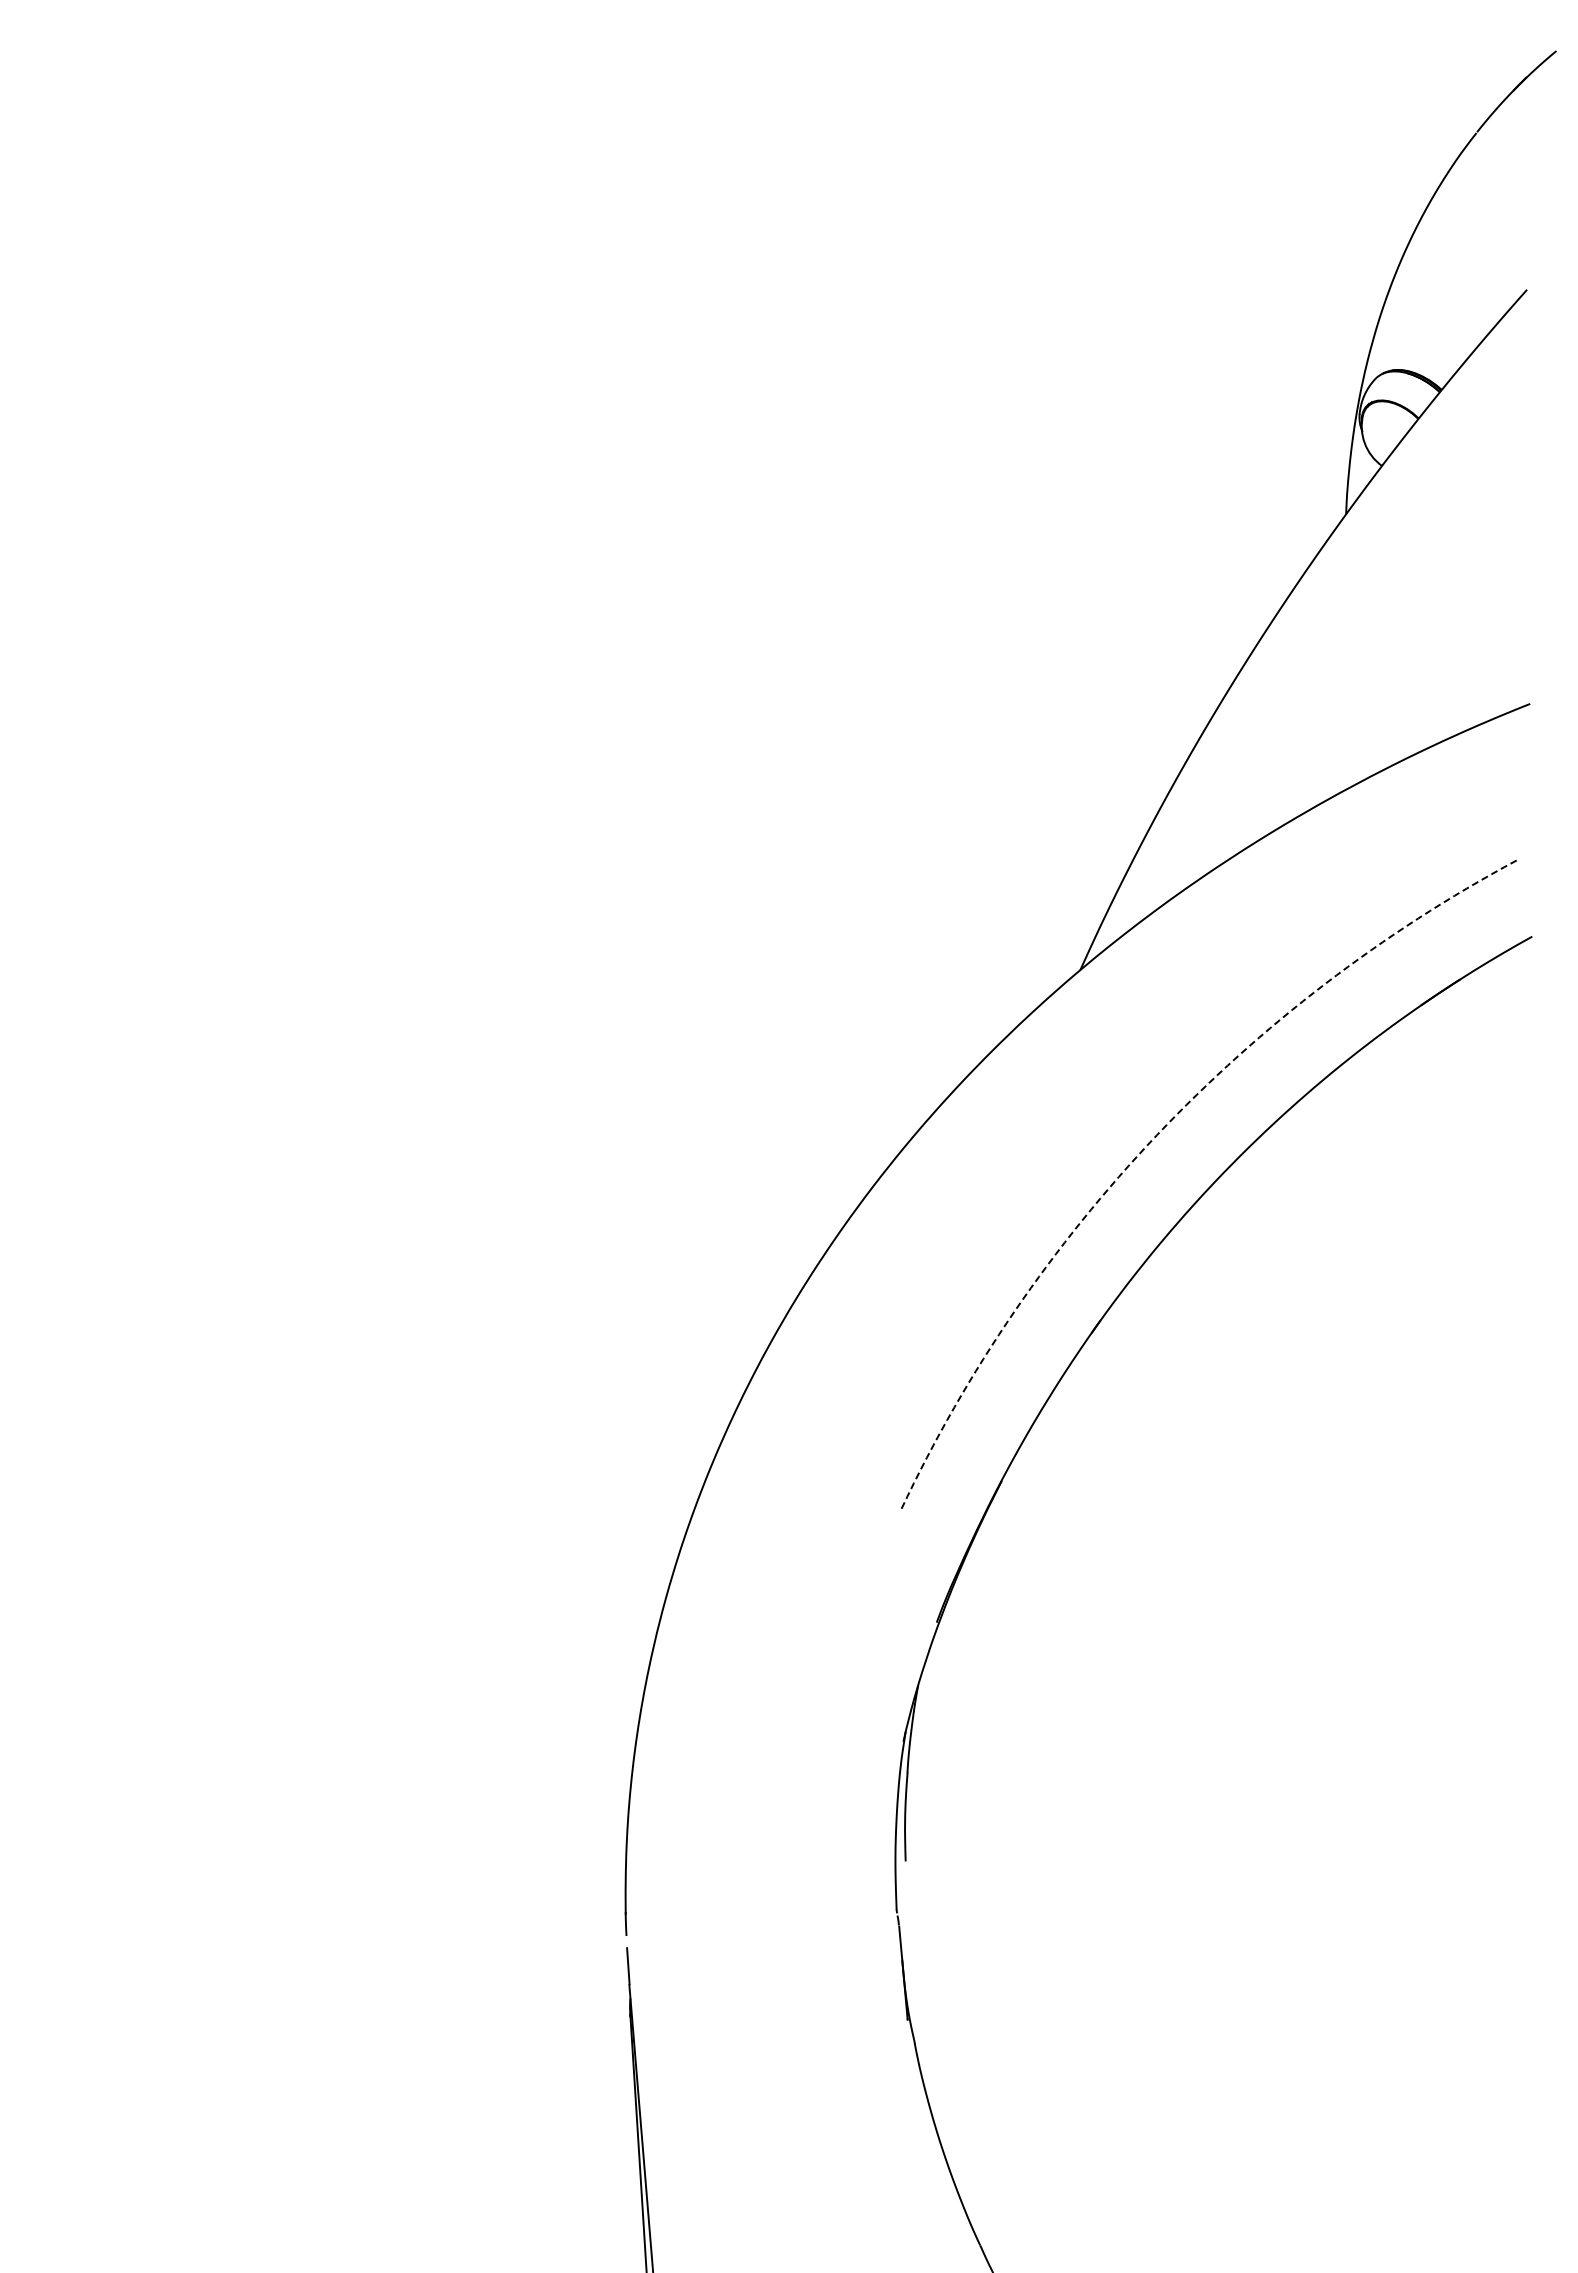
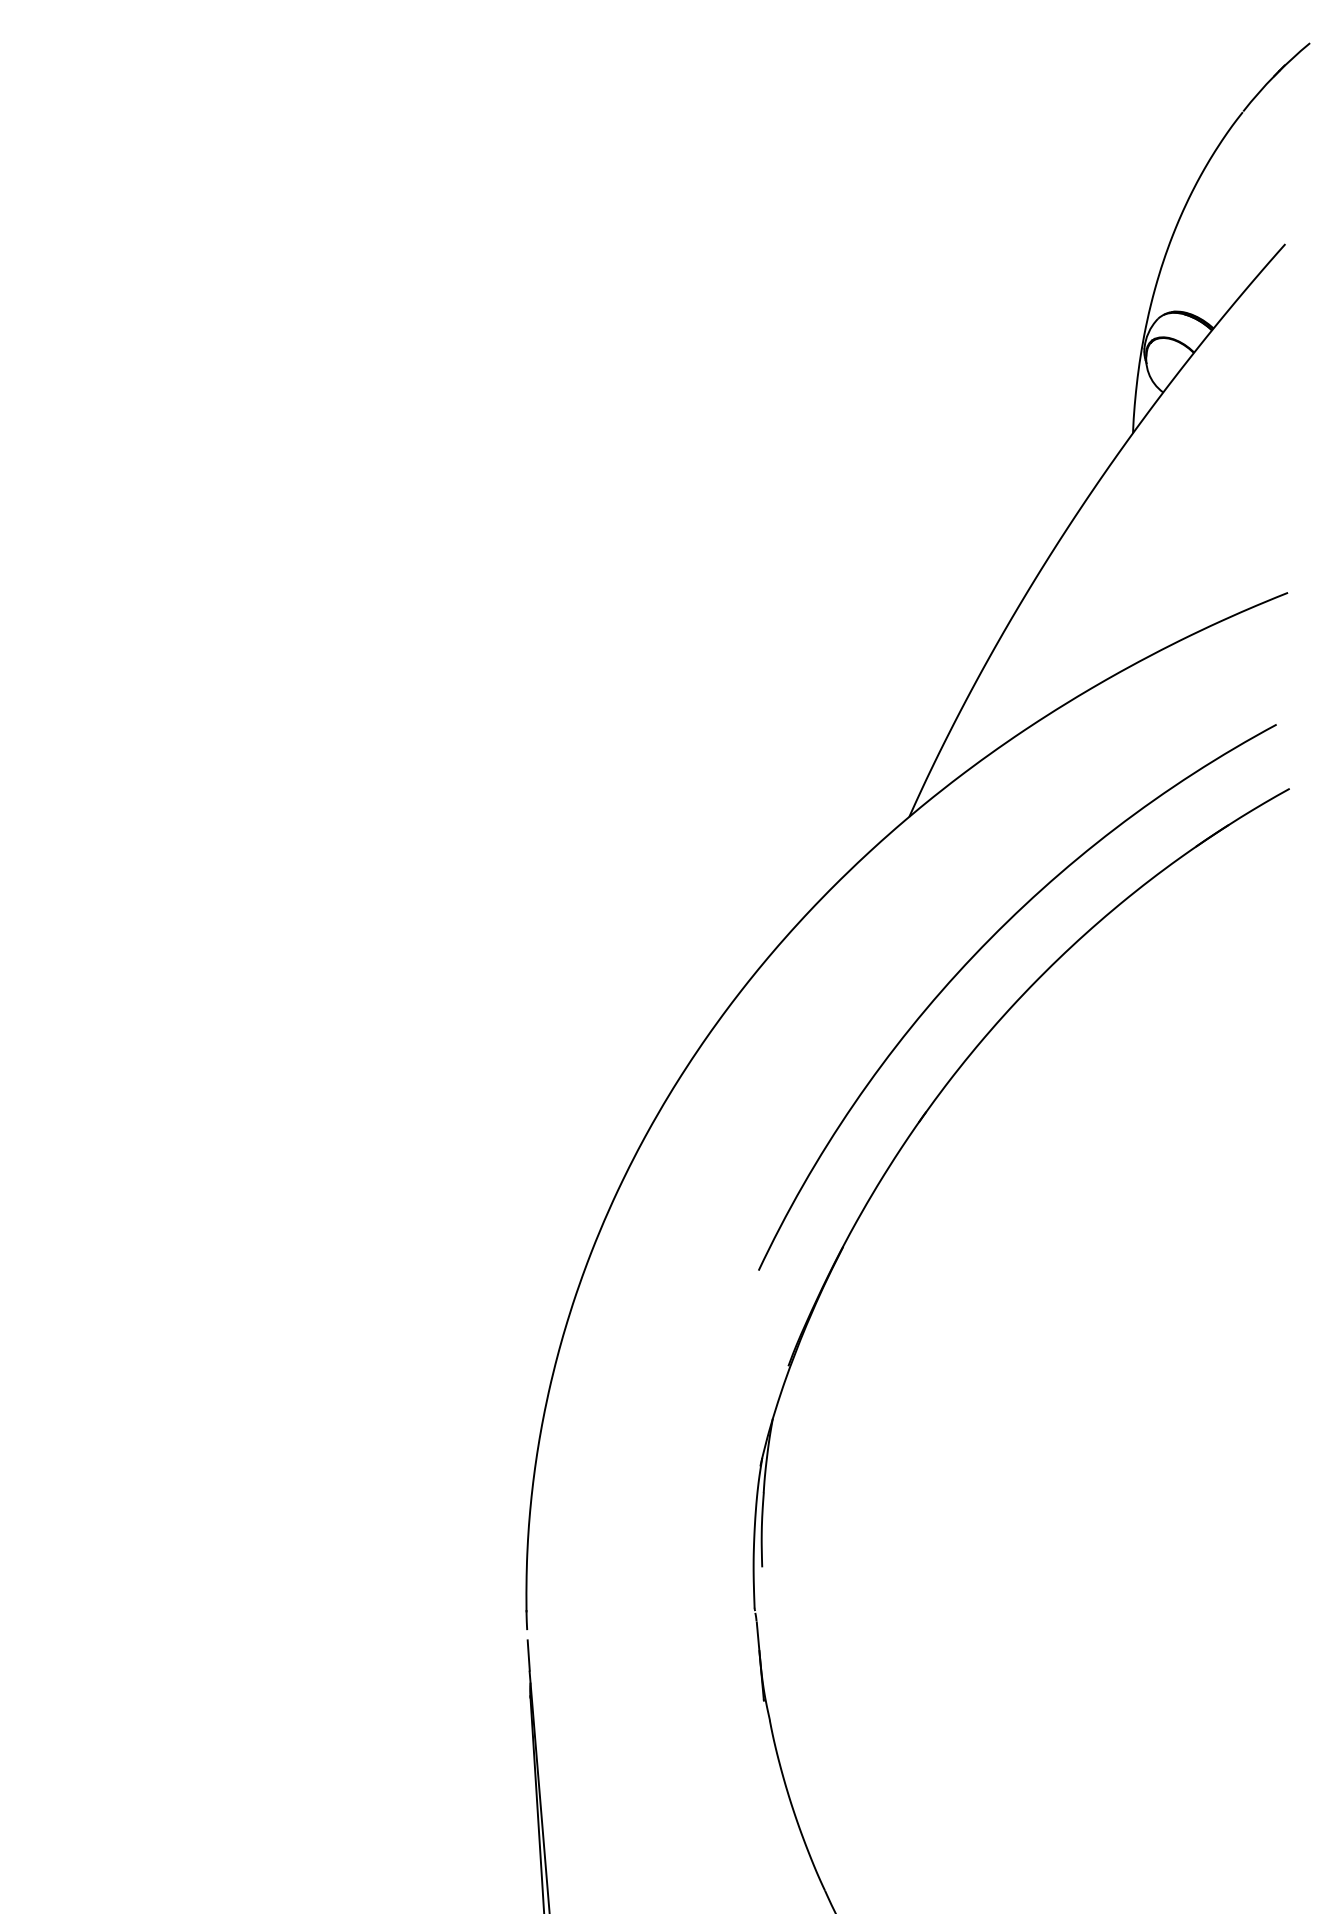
arc: (1156, 1135) -> (973, 956), dashed -> solid

